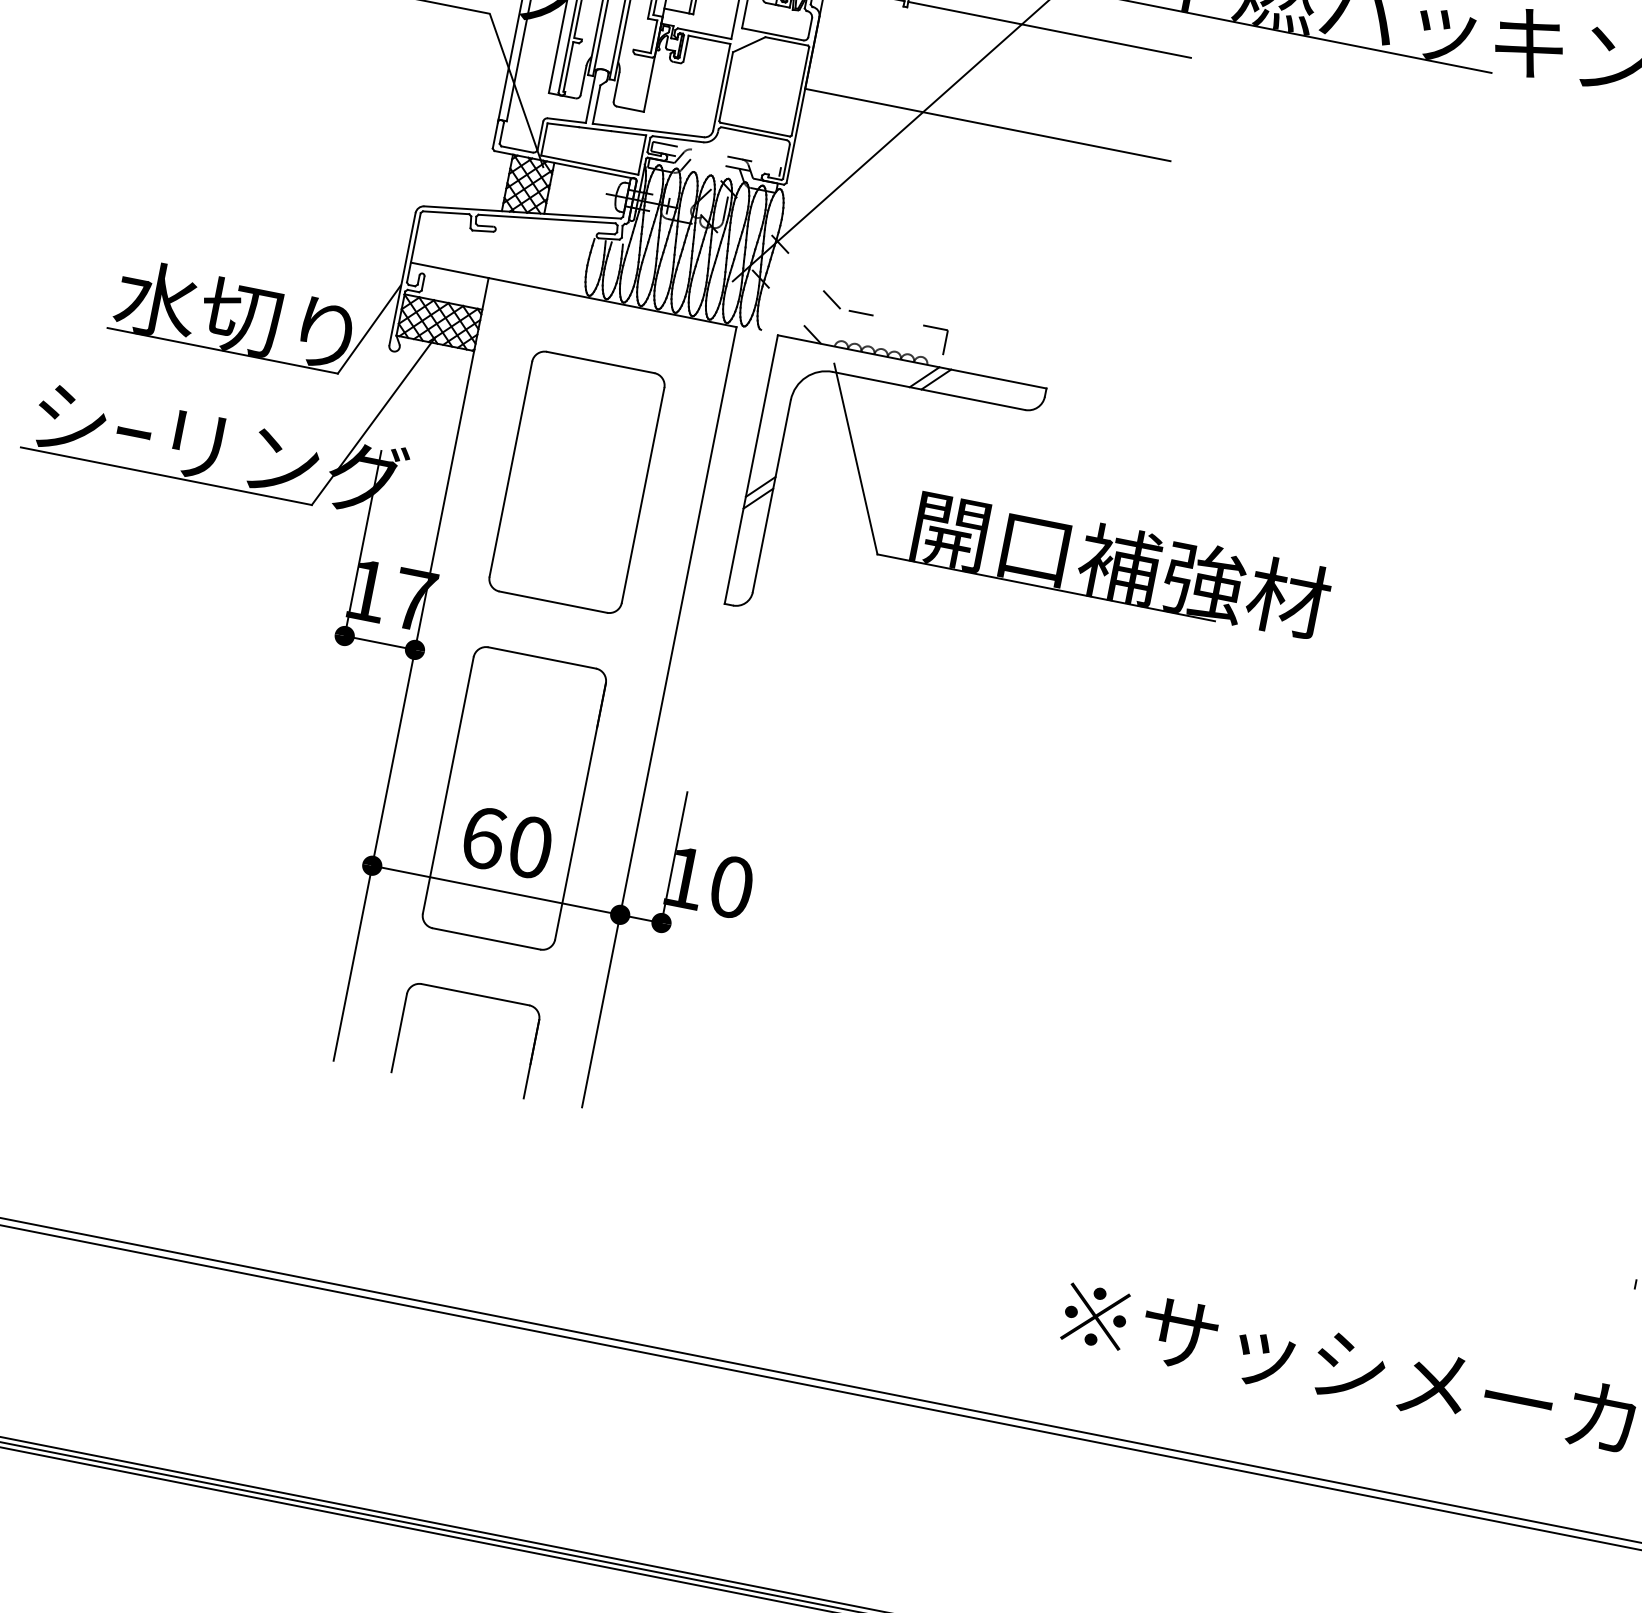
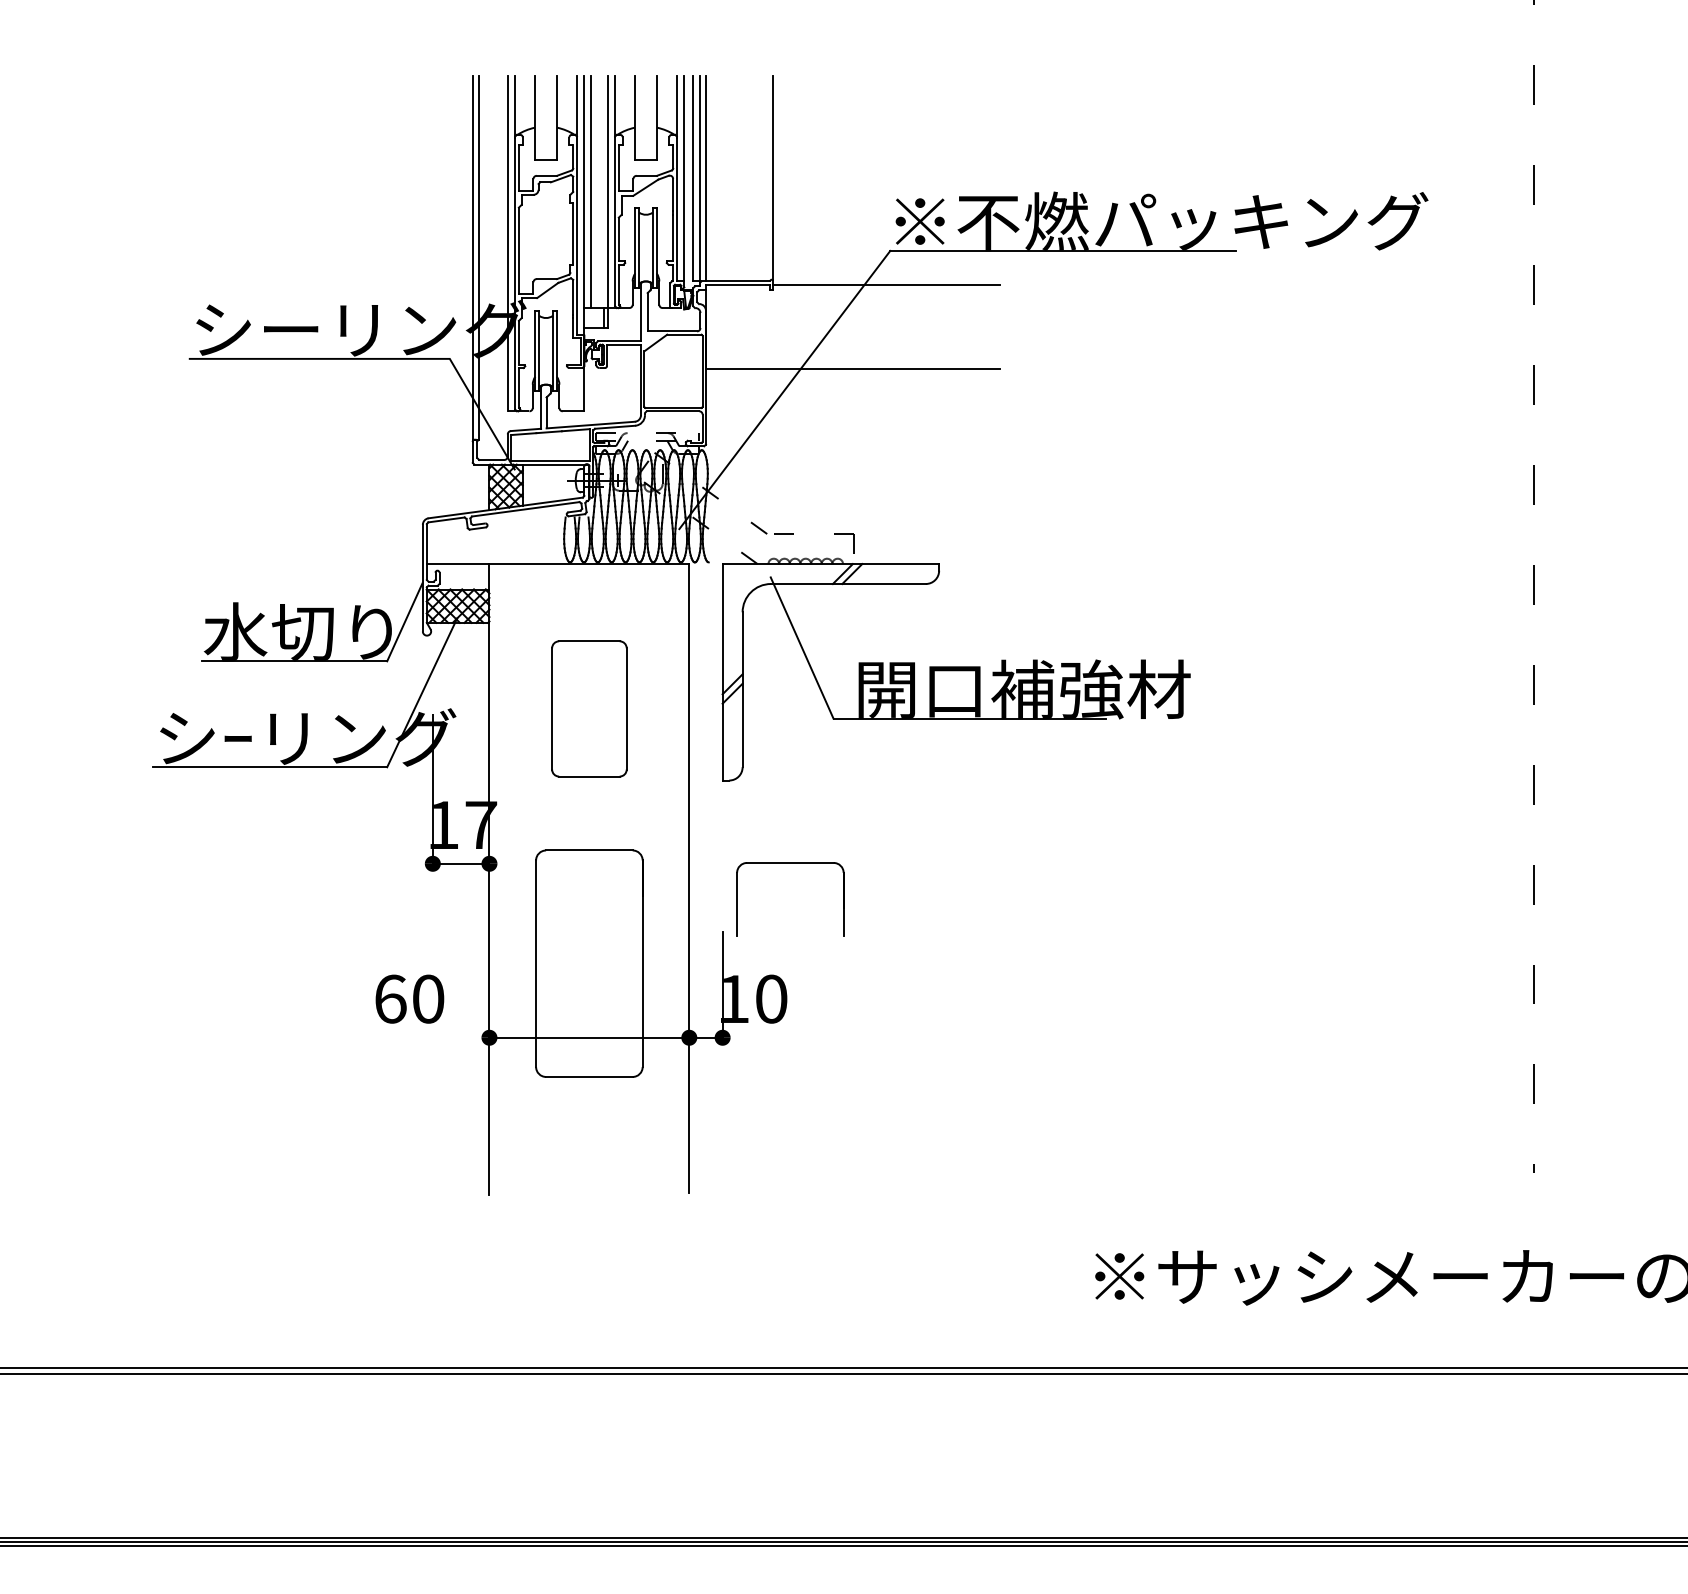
part: (577, 481) -> (589, 708), size x0.7
text: (507, 841) -> (409, 998), moved
part: (475, 995) -> (790, 863), moved

